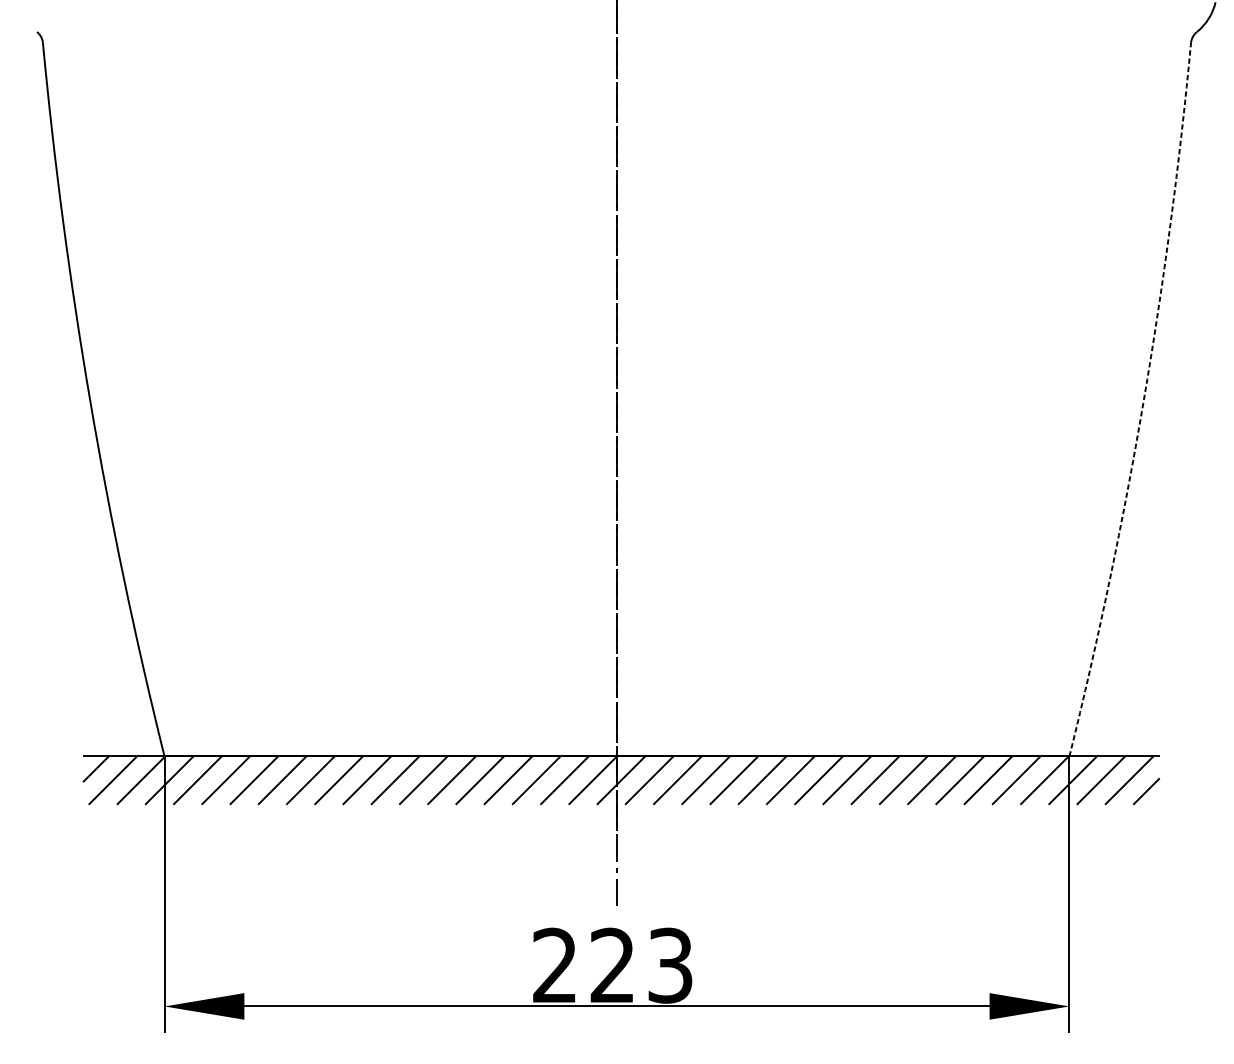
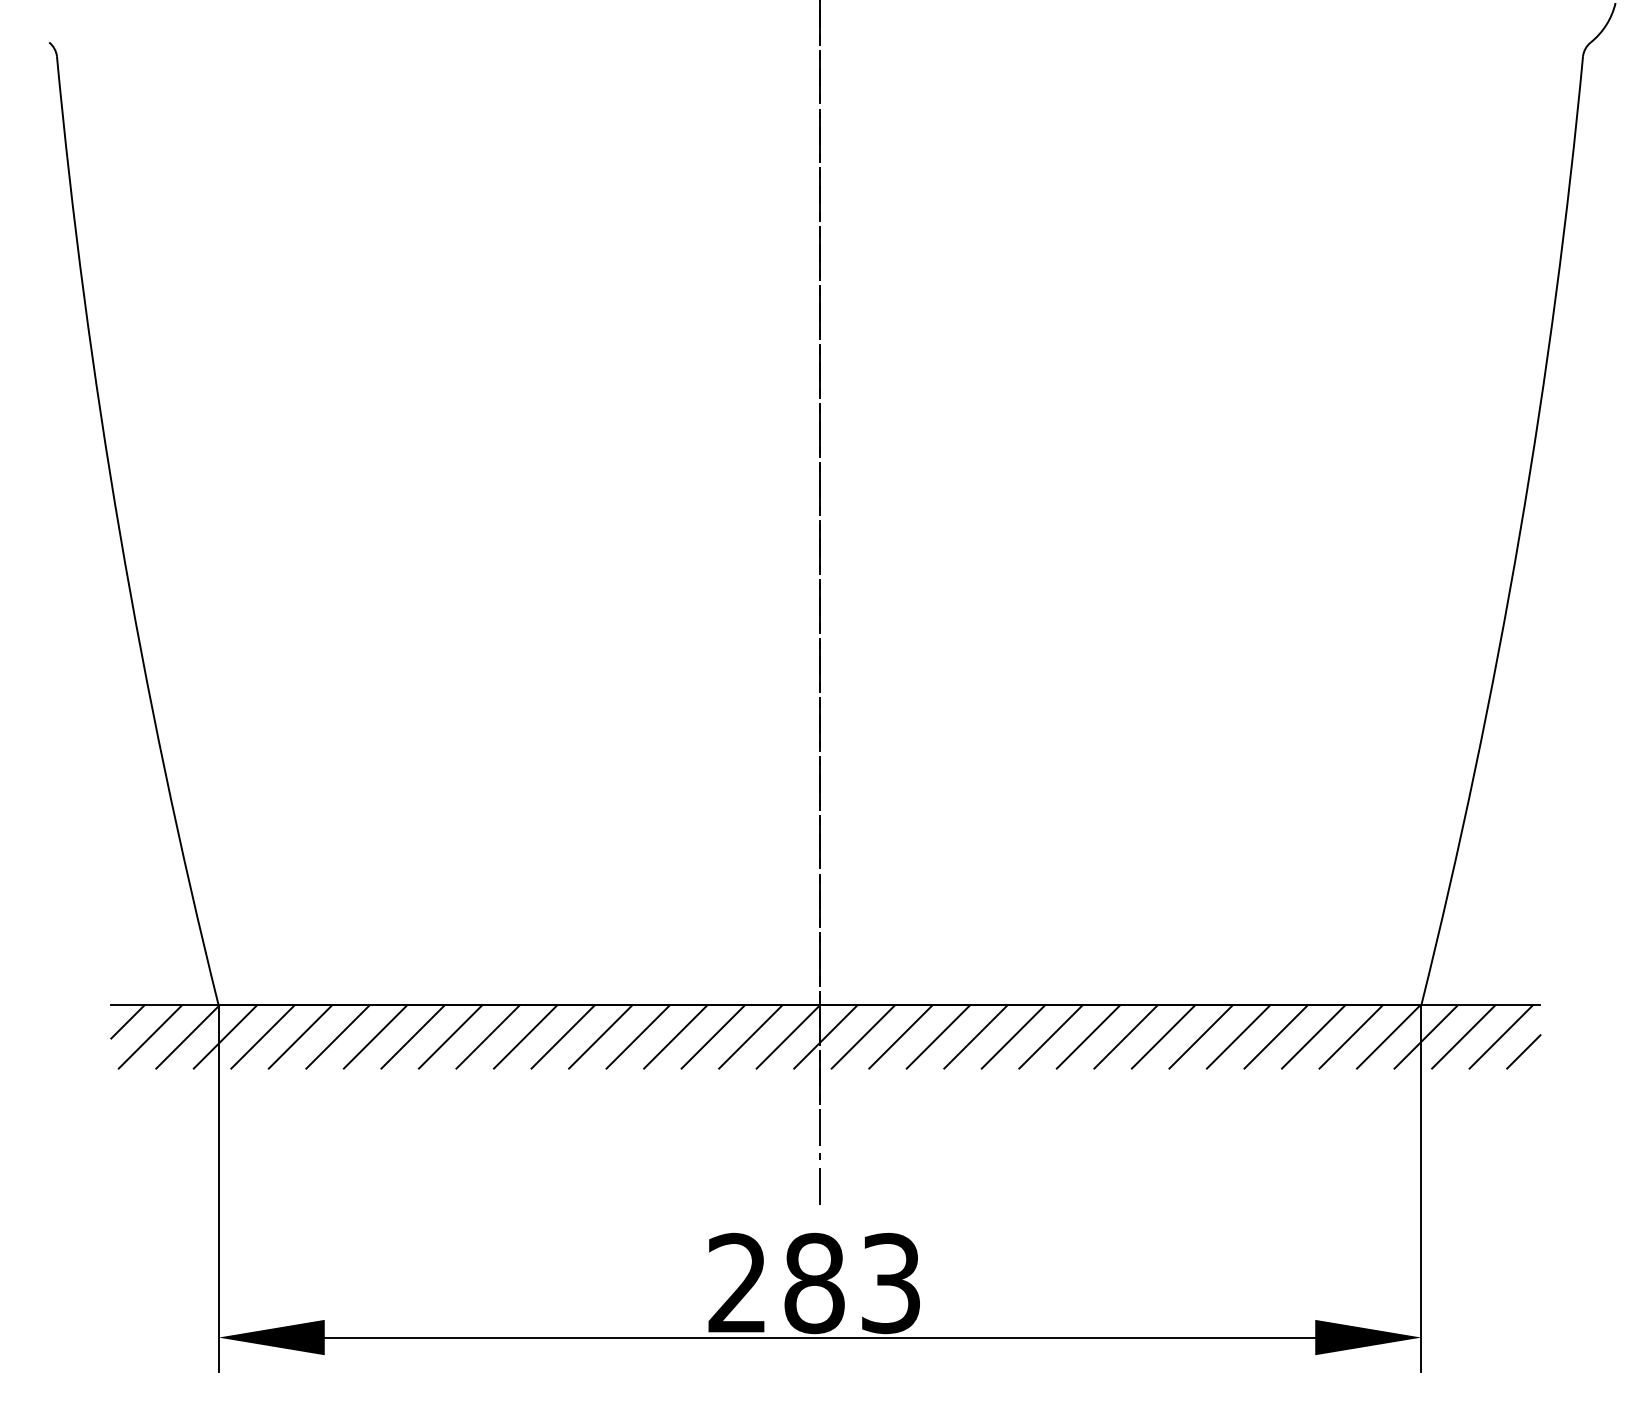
arc: (1143, 401) -> (1519, 533), dashed -> solid
text: (612, 965) -> (814, 1283), 223 -> 283

